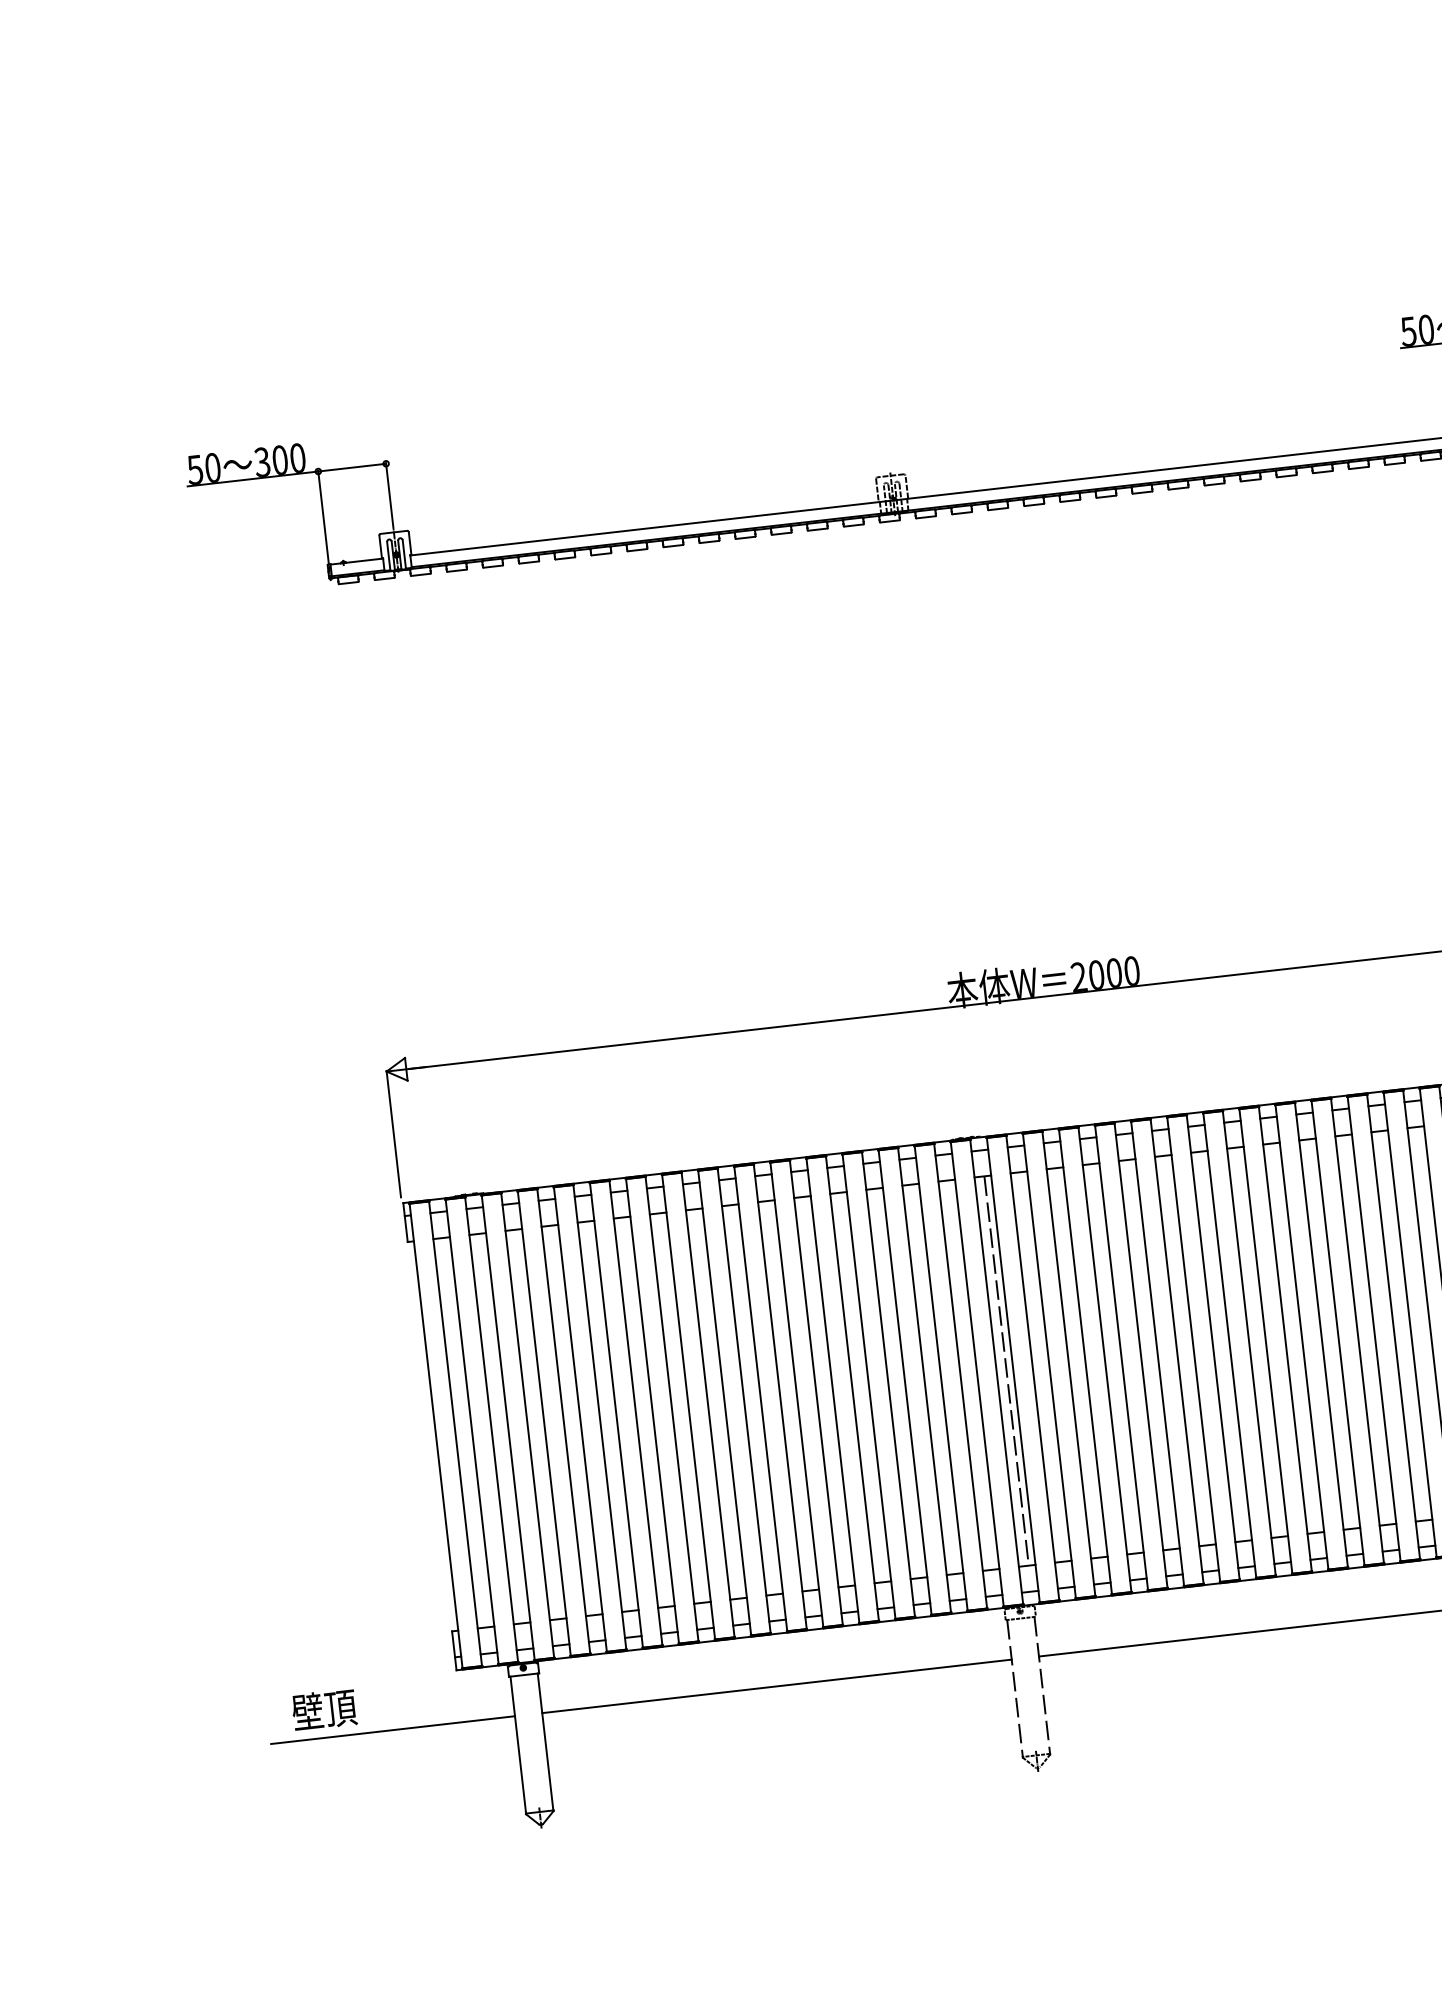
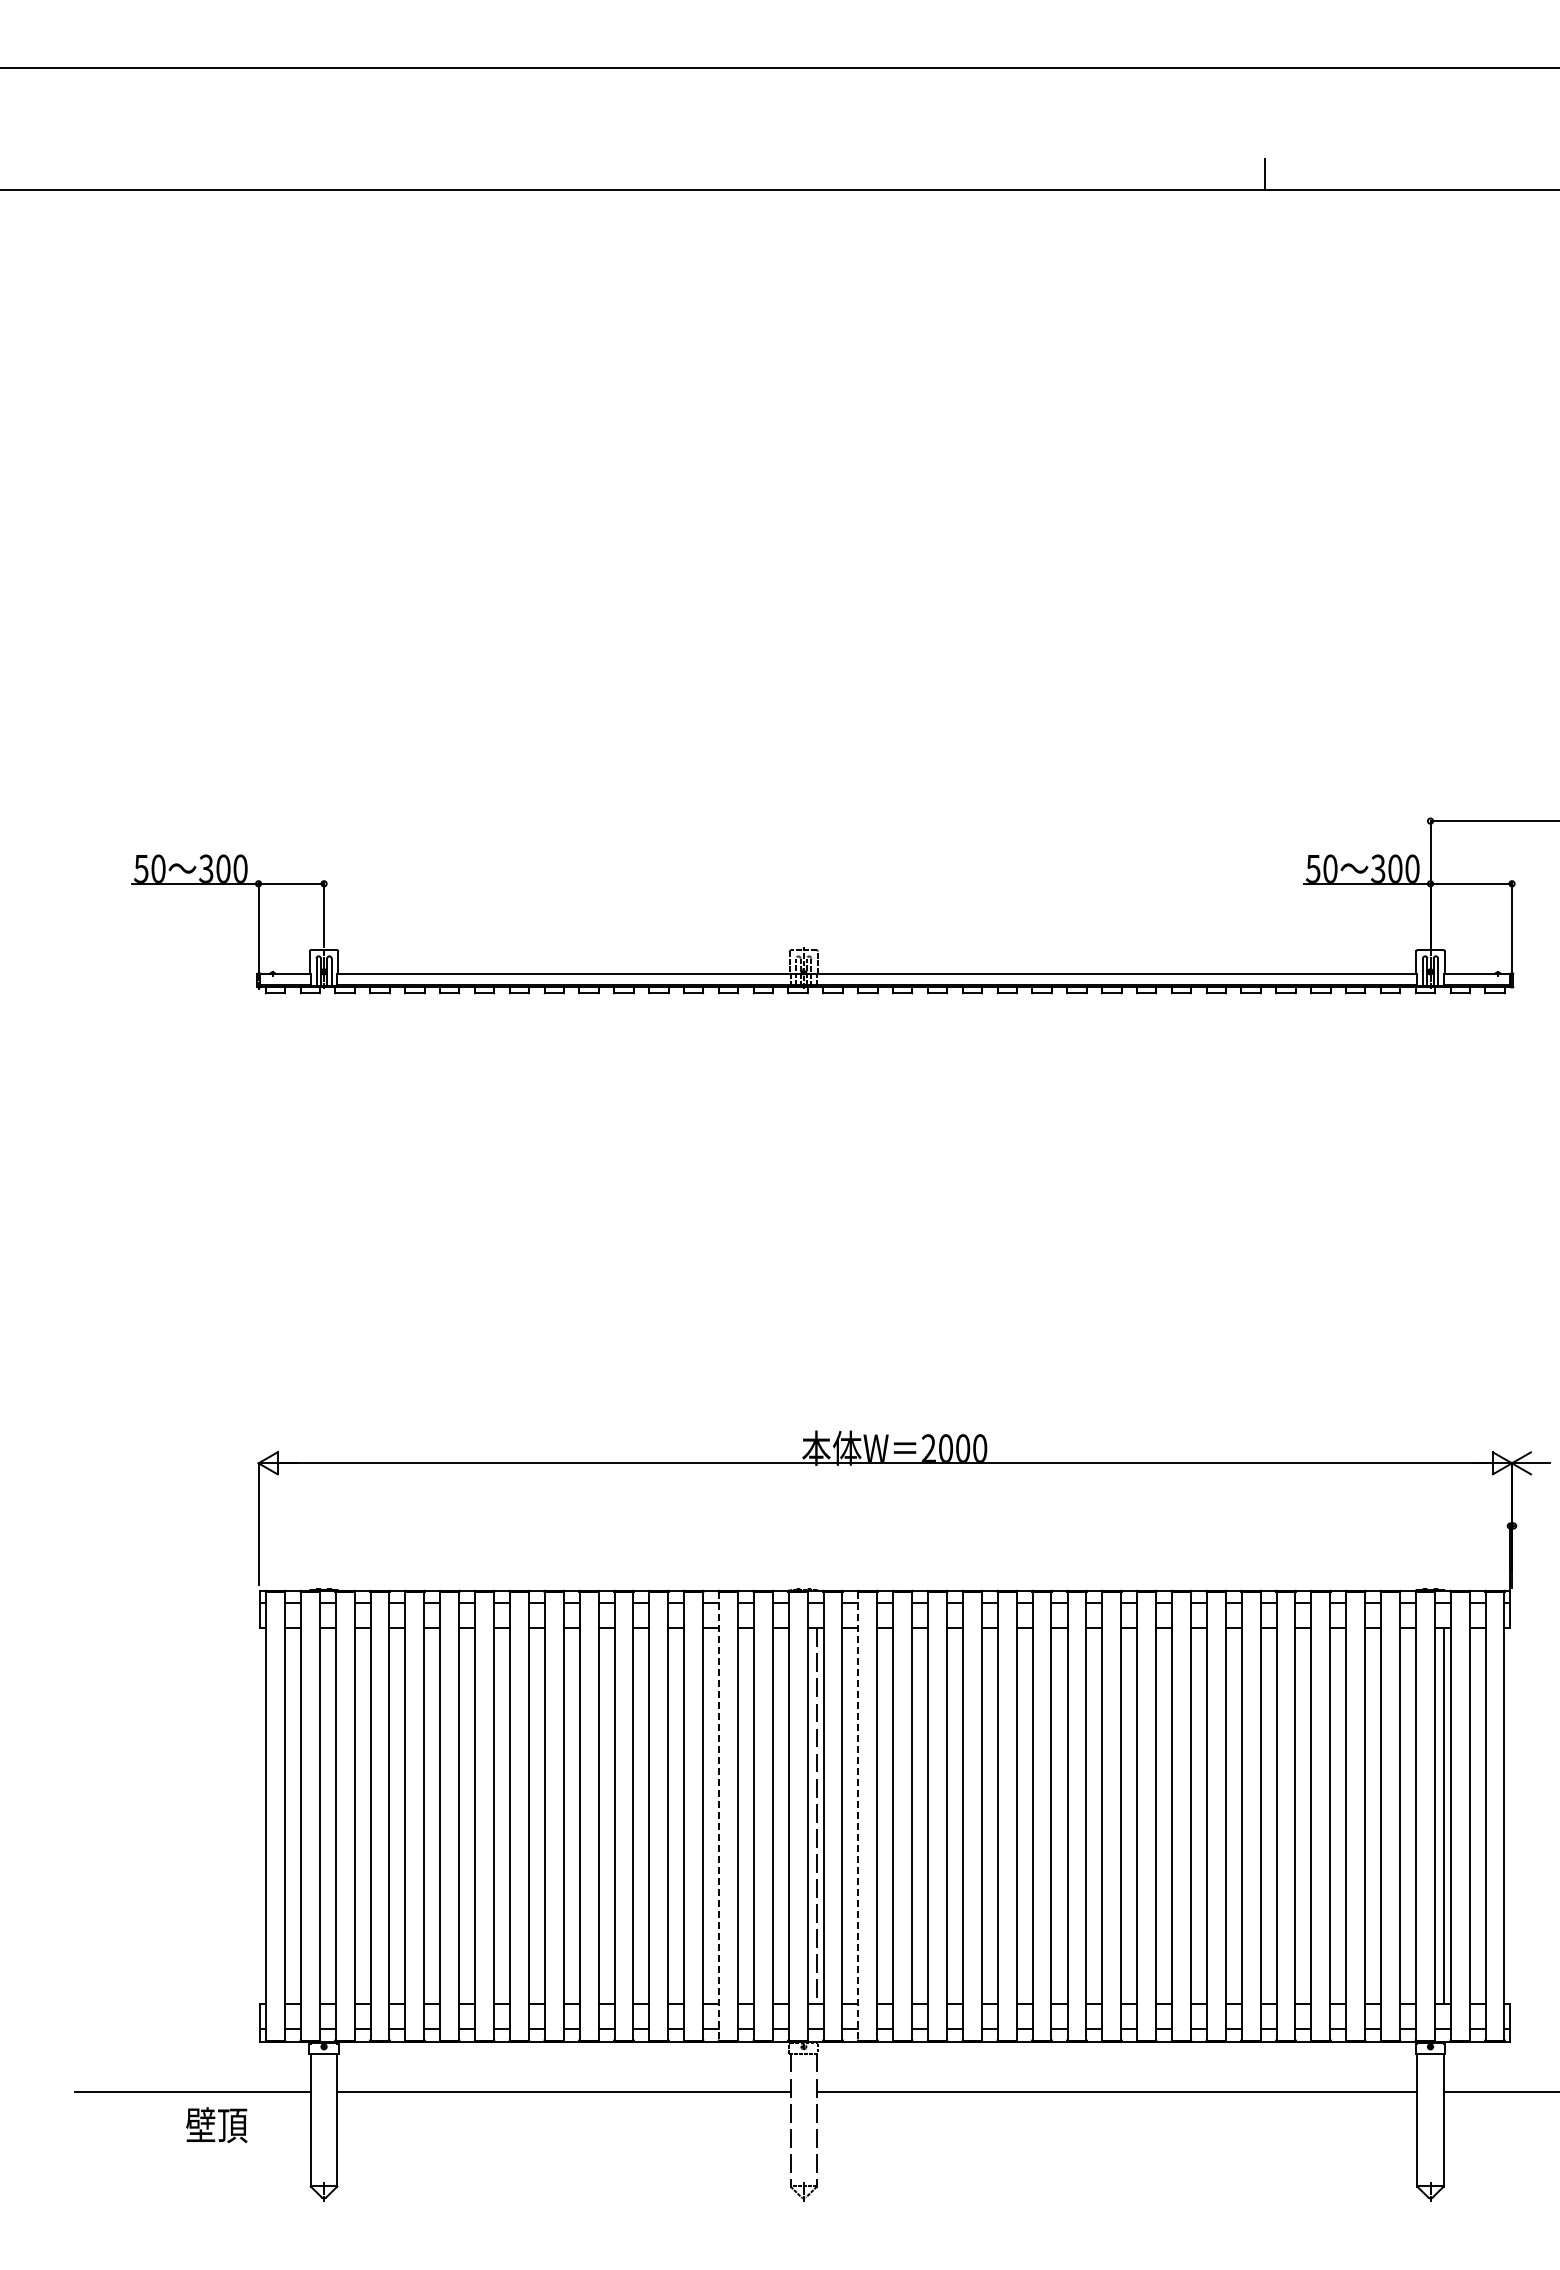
line: (1049, 1366) -> (858, 1816), solid -> dashed
line: (905, 1382) -> (719, 1816), solid -> dashed
text: (324, 1710) -> (216, 2125), moved

